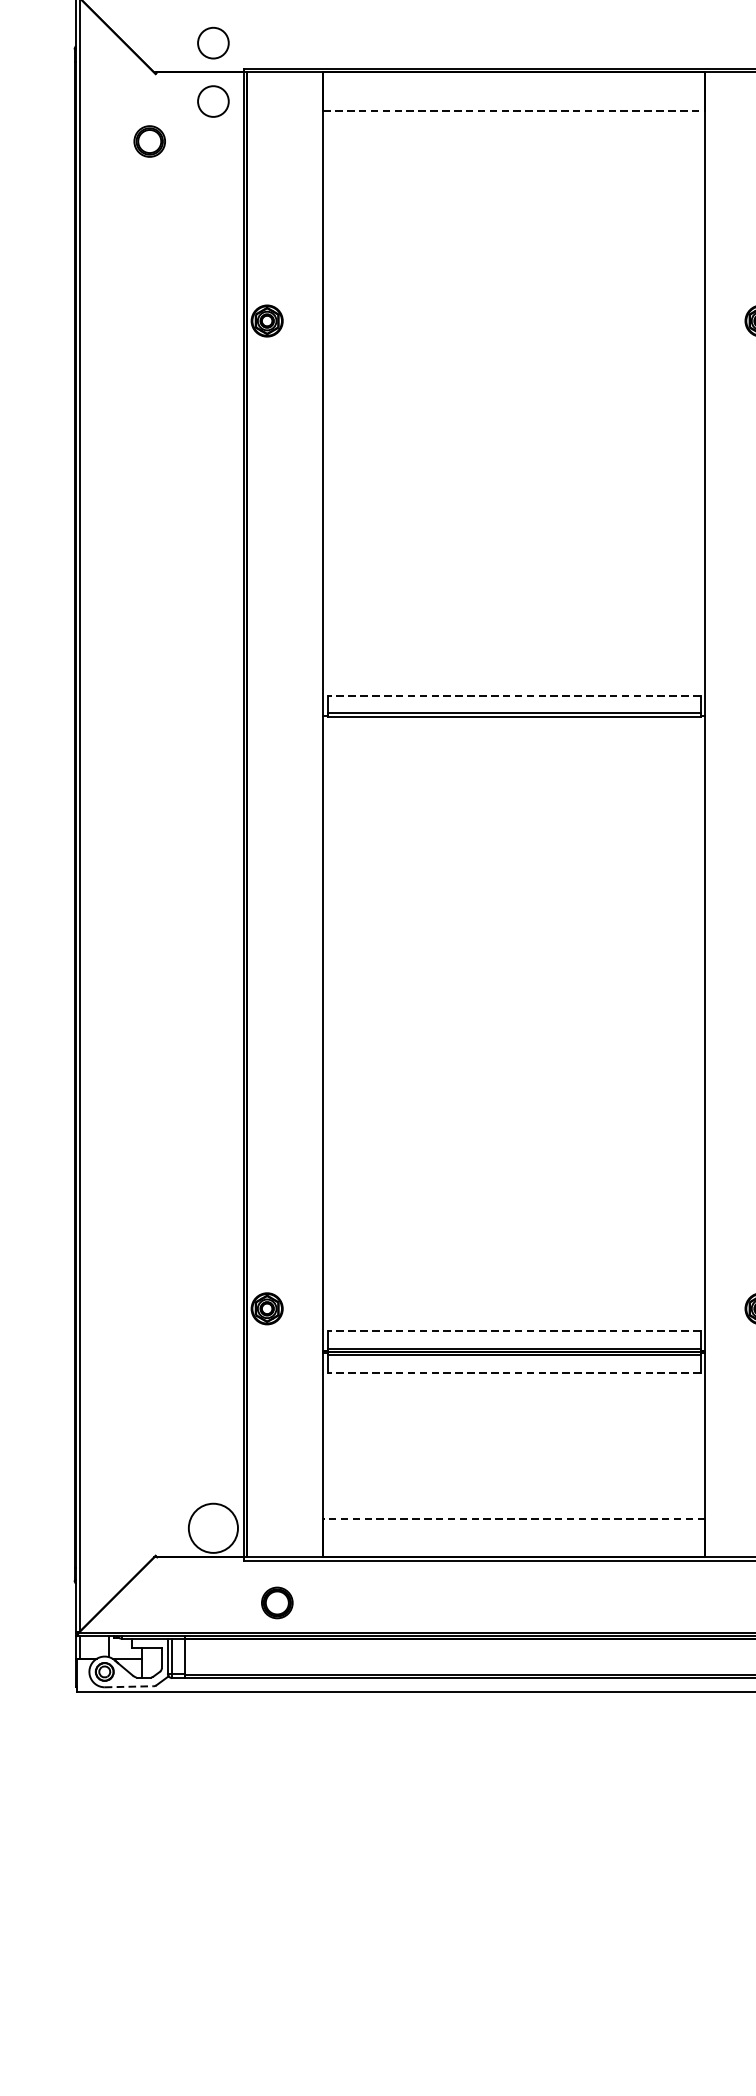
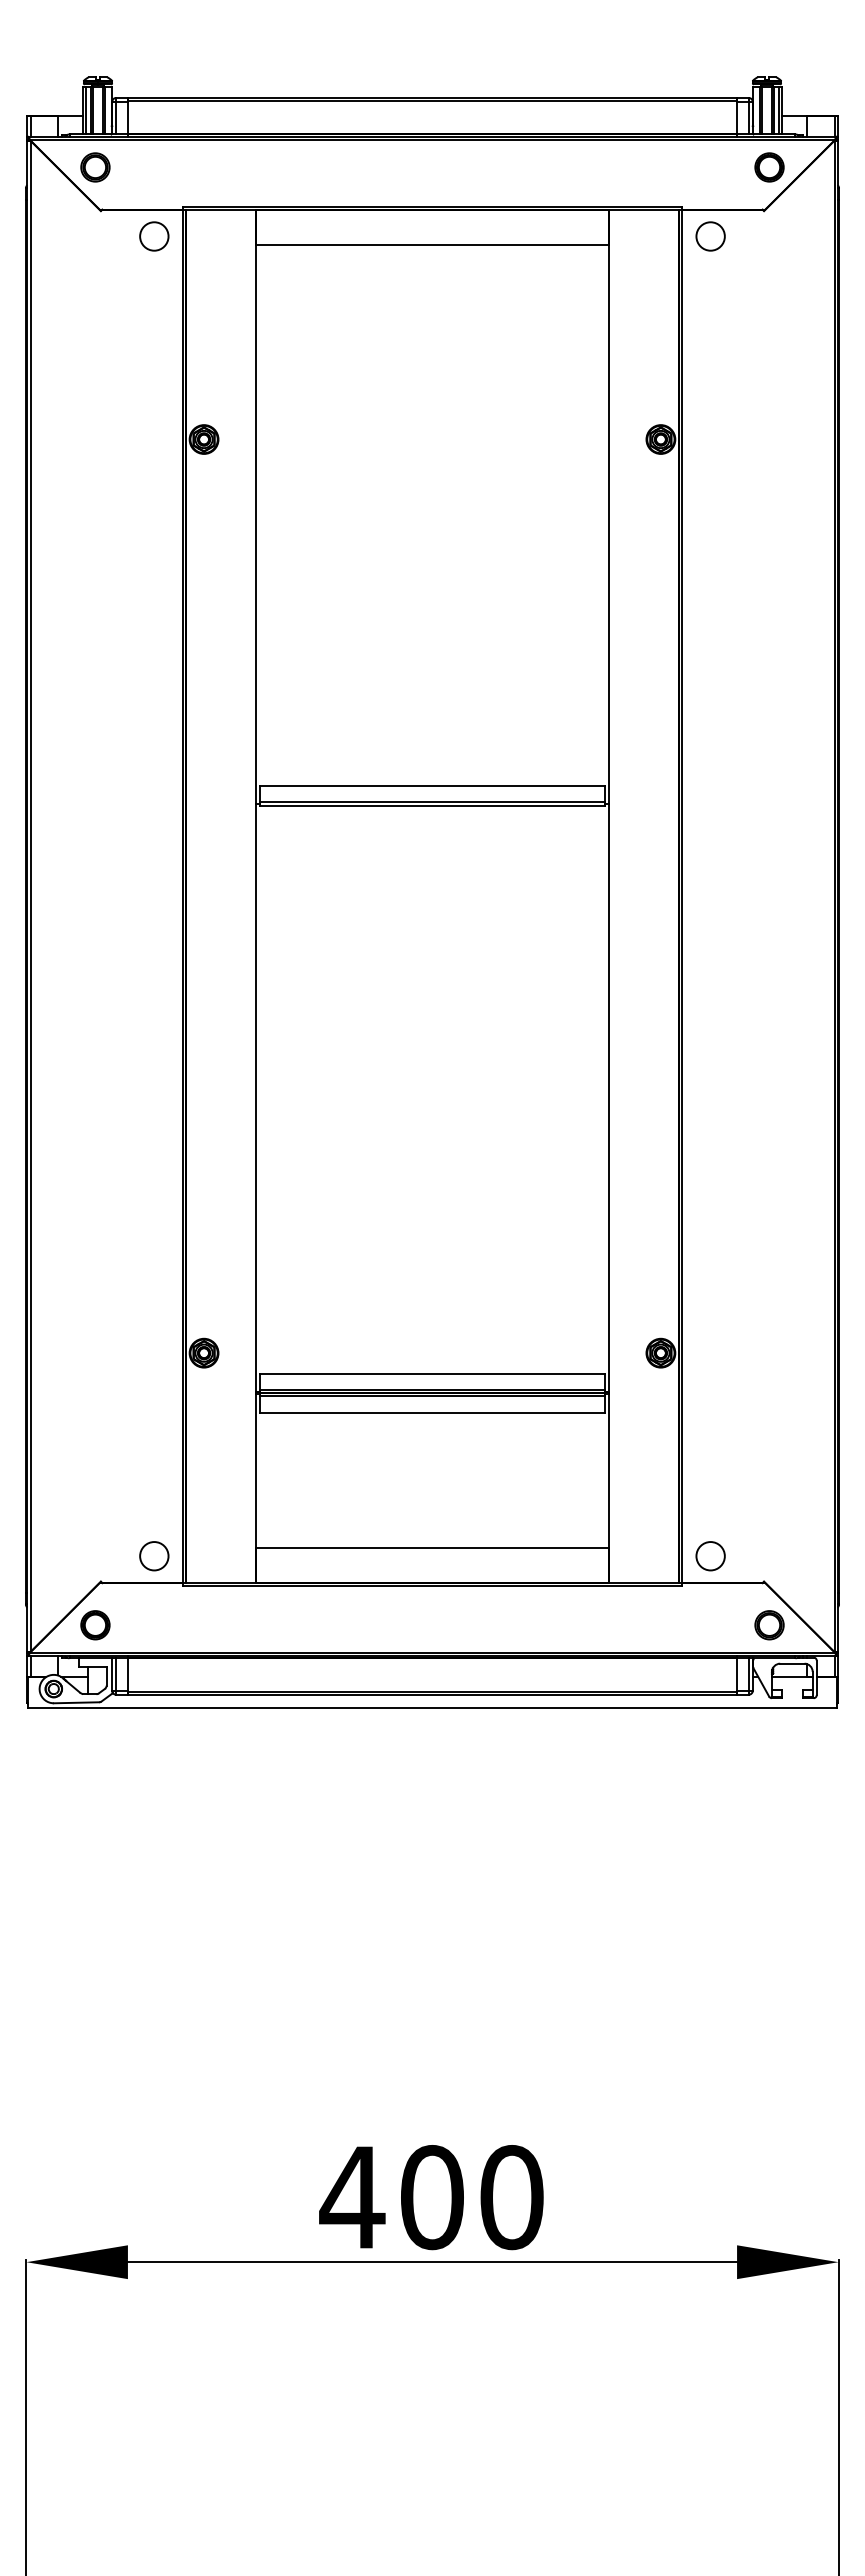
circle: (213, 43) -> (154, 182), removed
line: (514, 111) -> (432, 245), dashed -> solid
part: (149, 141) -> (95, 167), moved
line: (514, 696) -> (432, 786), dashed -> solid
line: (514, 1330) -> (432, 1373), dashed -> solid
line: (514, 1372) -> (432, 1412), dashed -> solid
line: (514, 1518) -> (432, 1547), dashed -> solid
circle: (213, 1528) -> (154, 1556), size x0.62
part: (277, 1603) -> (95, 1625), moved
line: (129, 1686) -> (76, 1702), dashed -> solid

